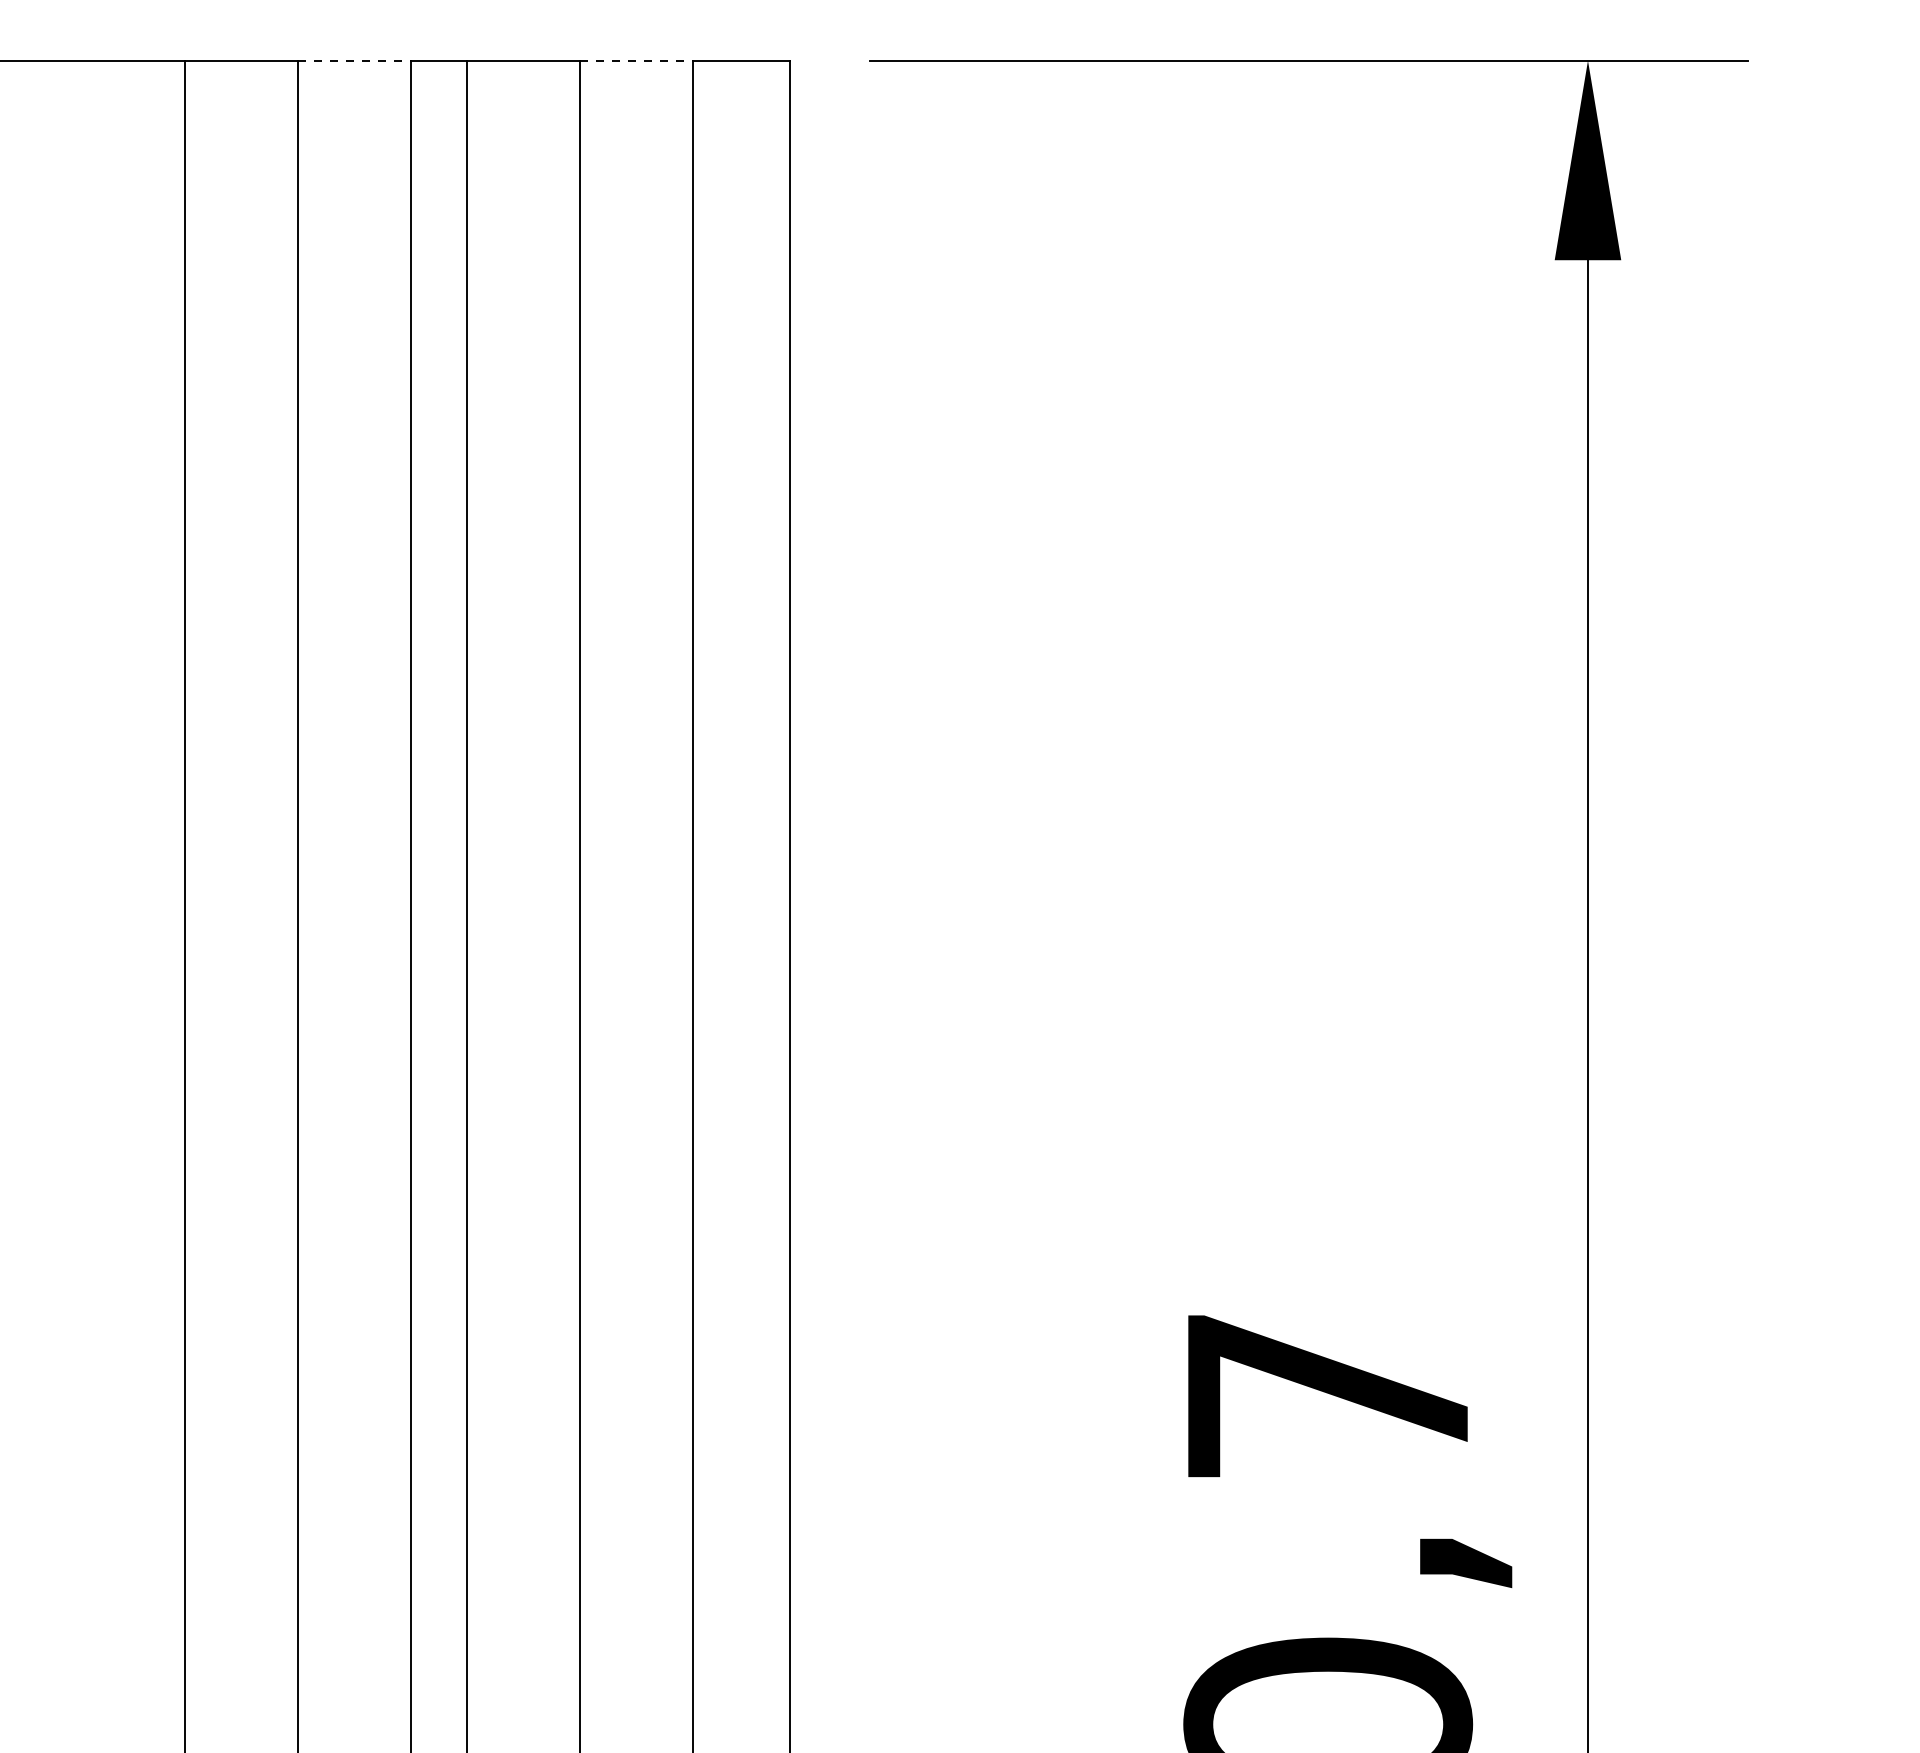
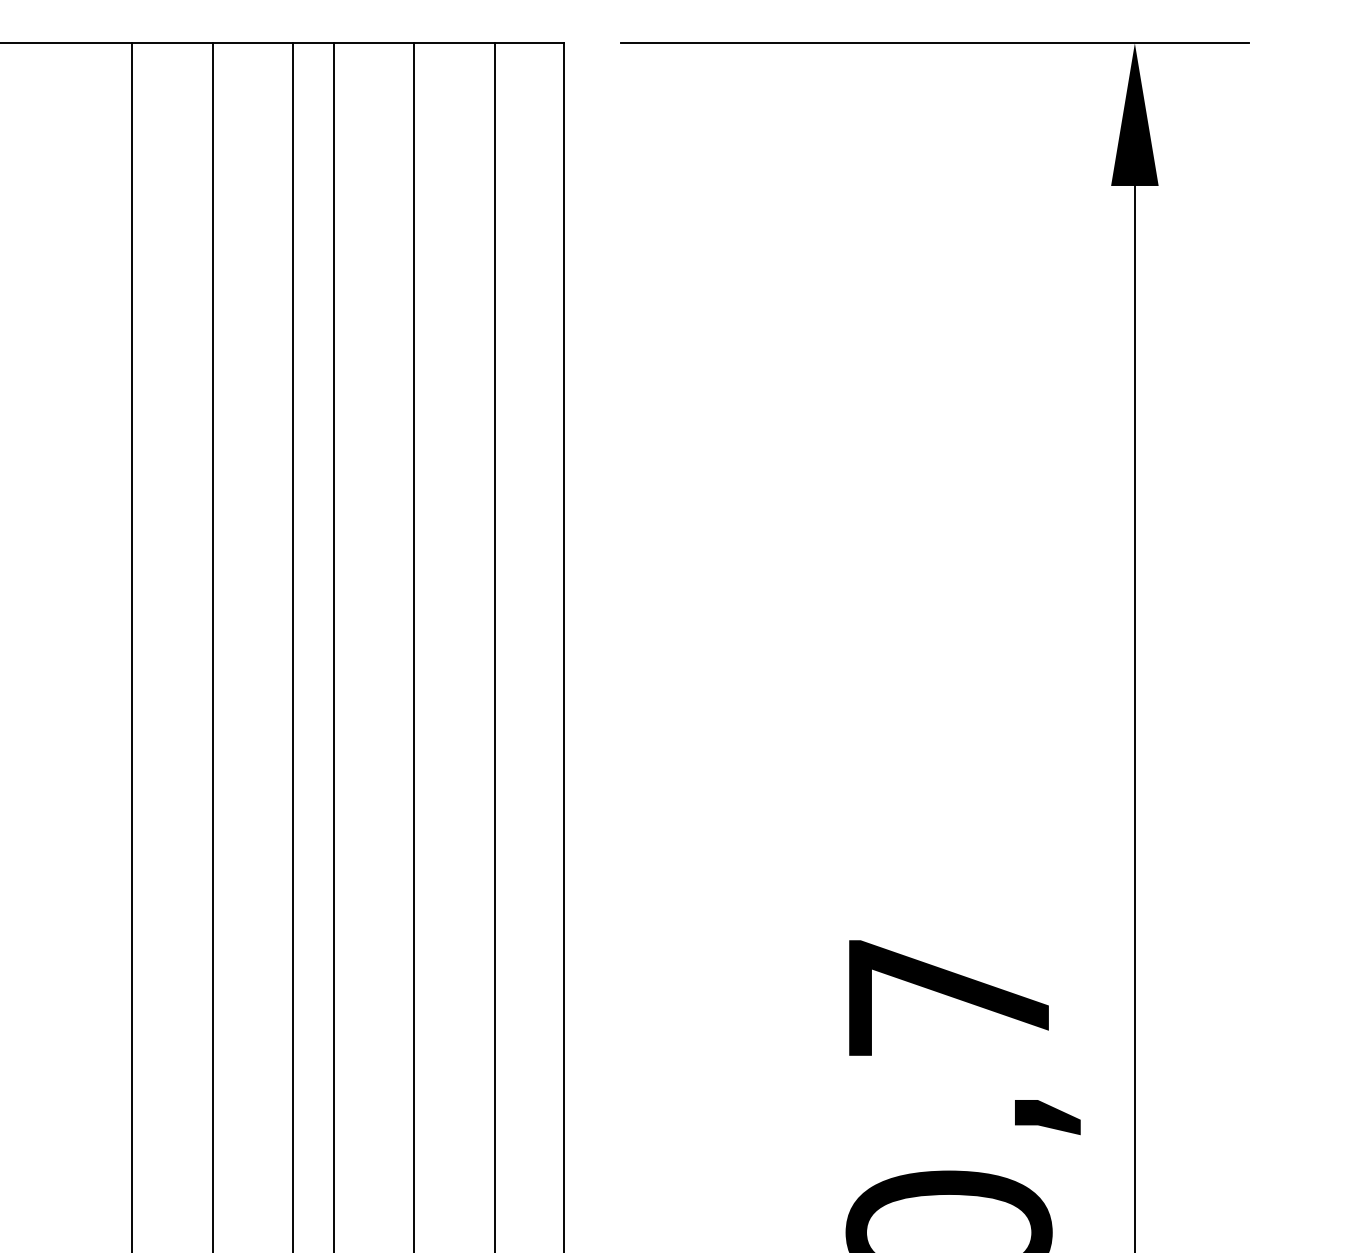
line: (354, 60) -> (253, 43), dashed -> solid
line: (637, 60) -> (455, 43), dashed -> solid

